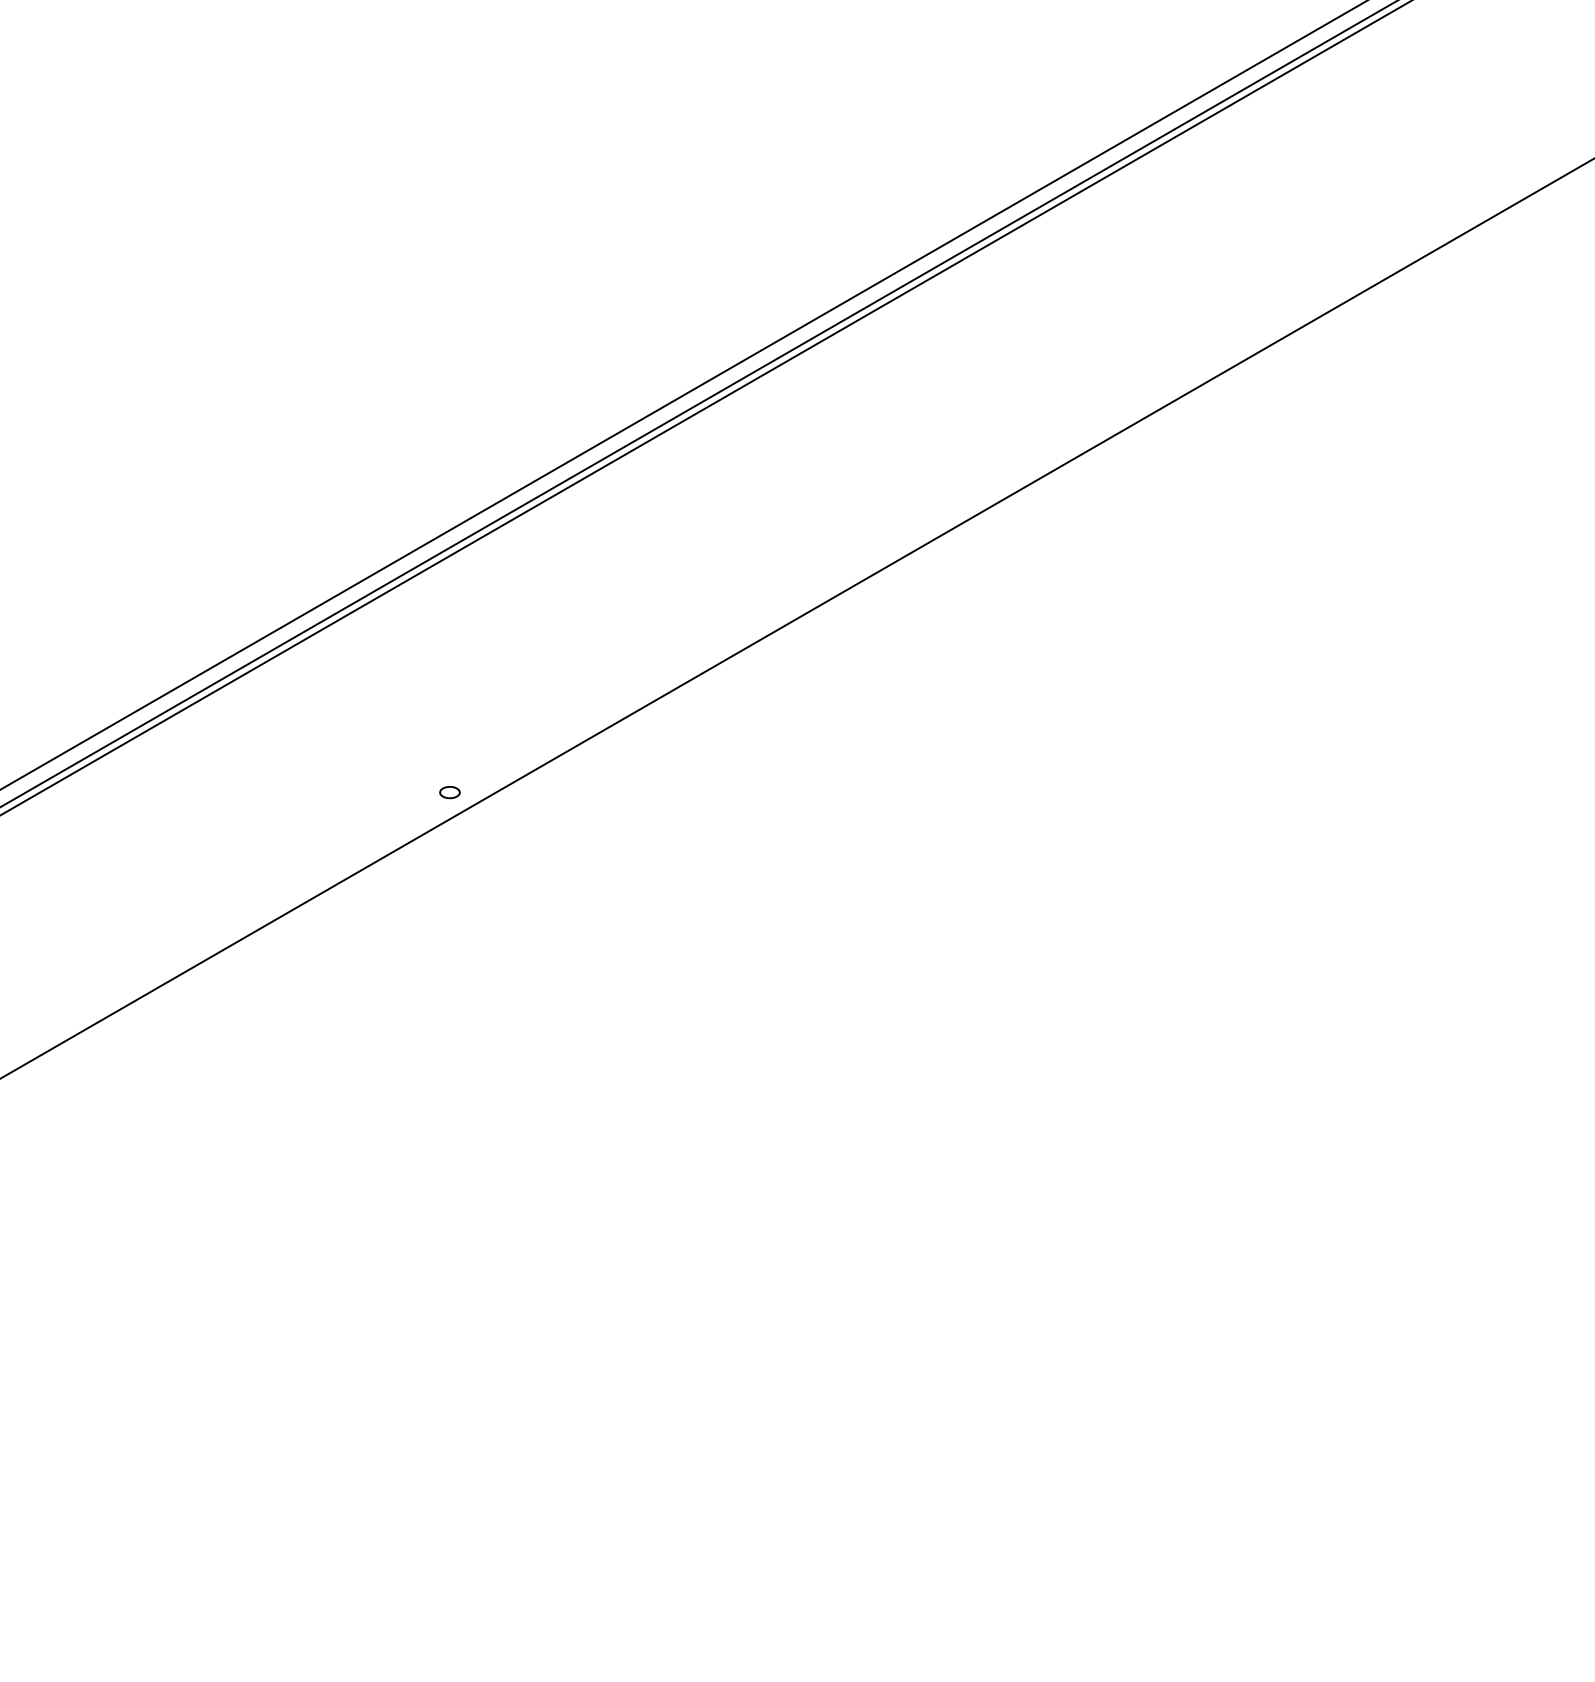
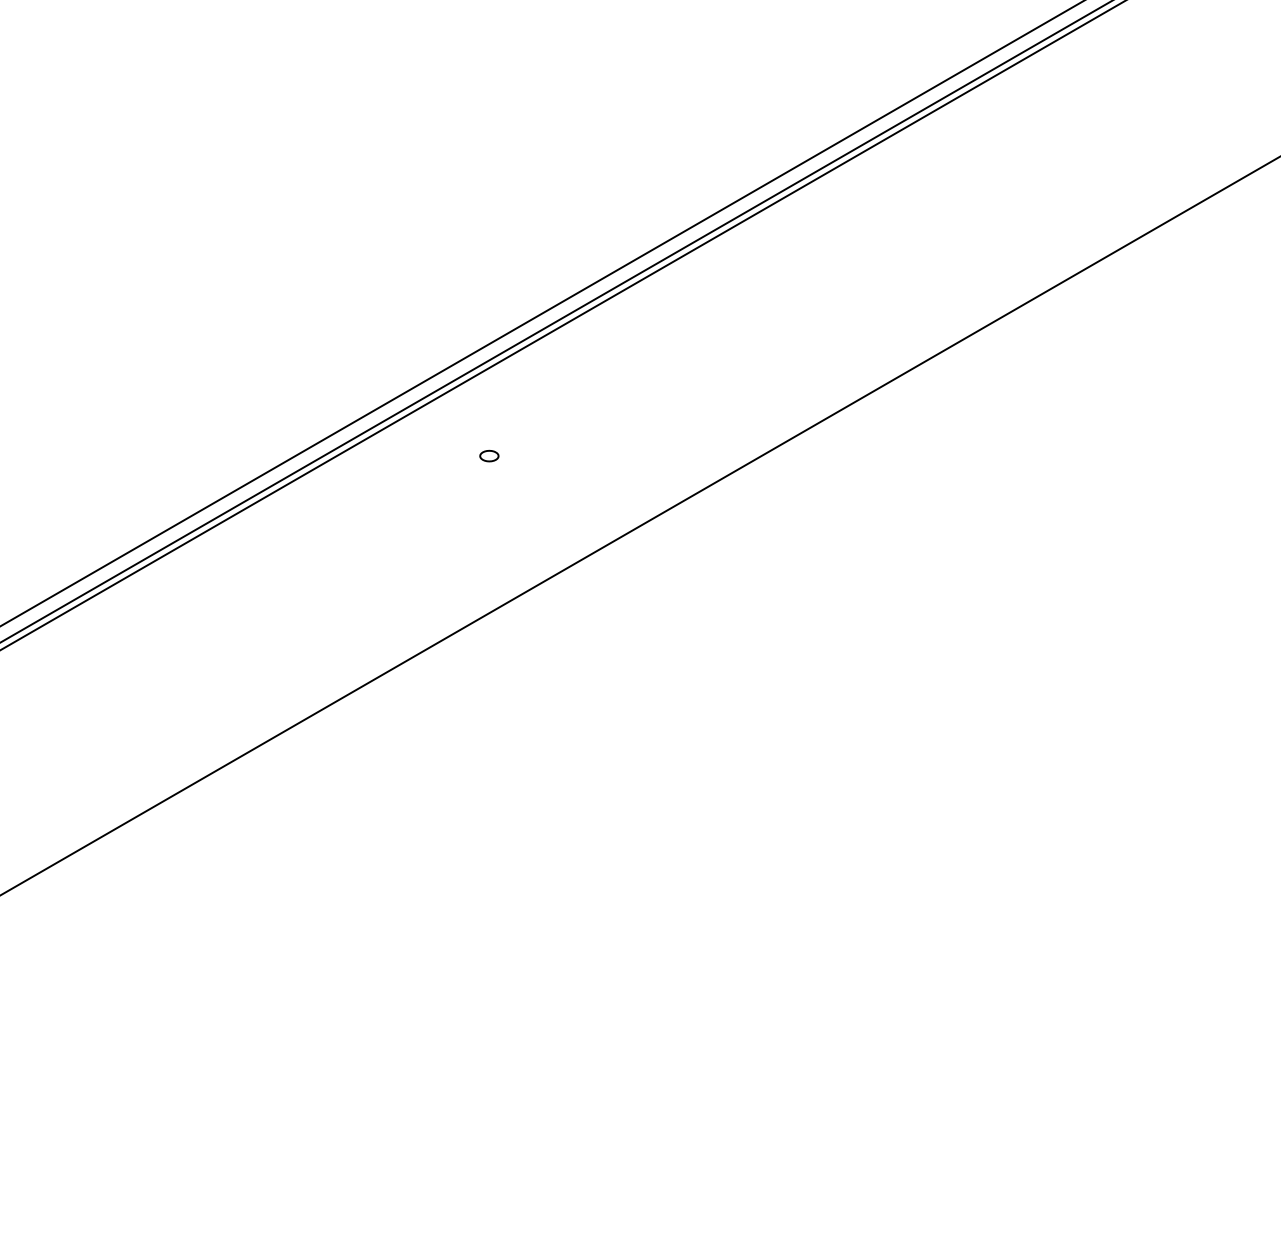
part: (449, 792) -> (488, 456), moved

